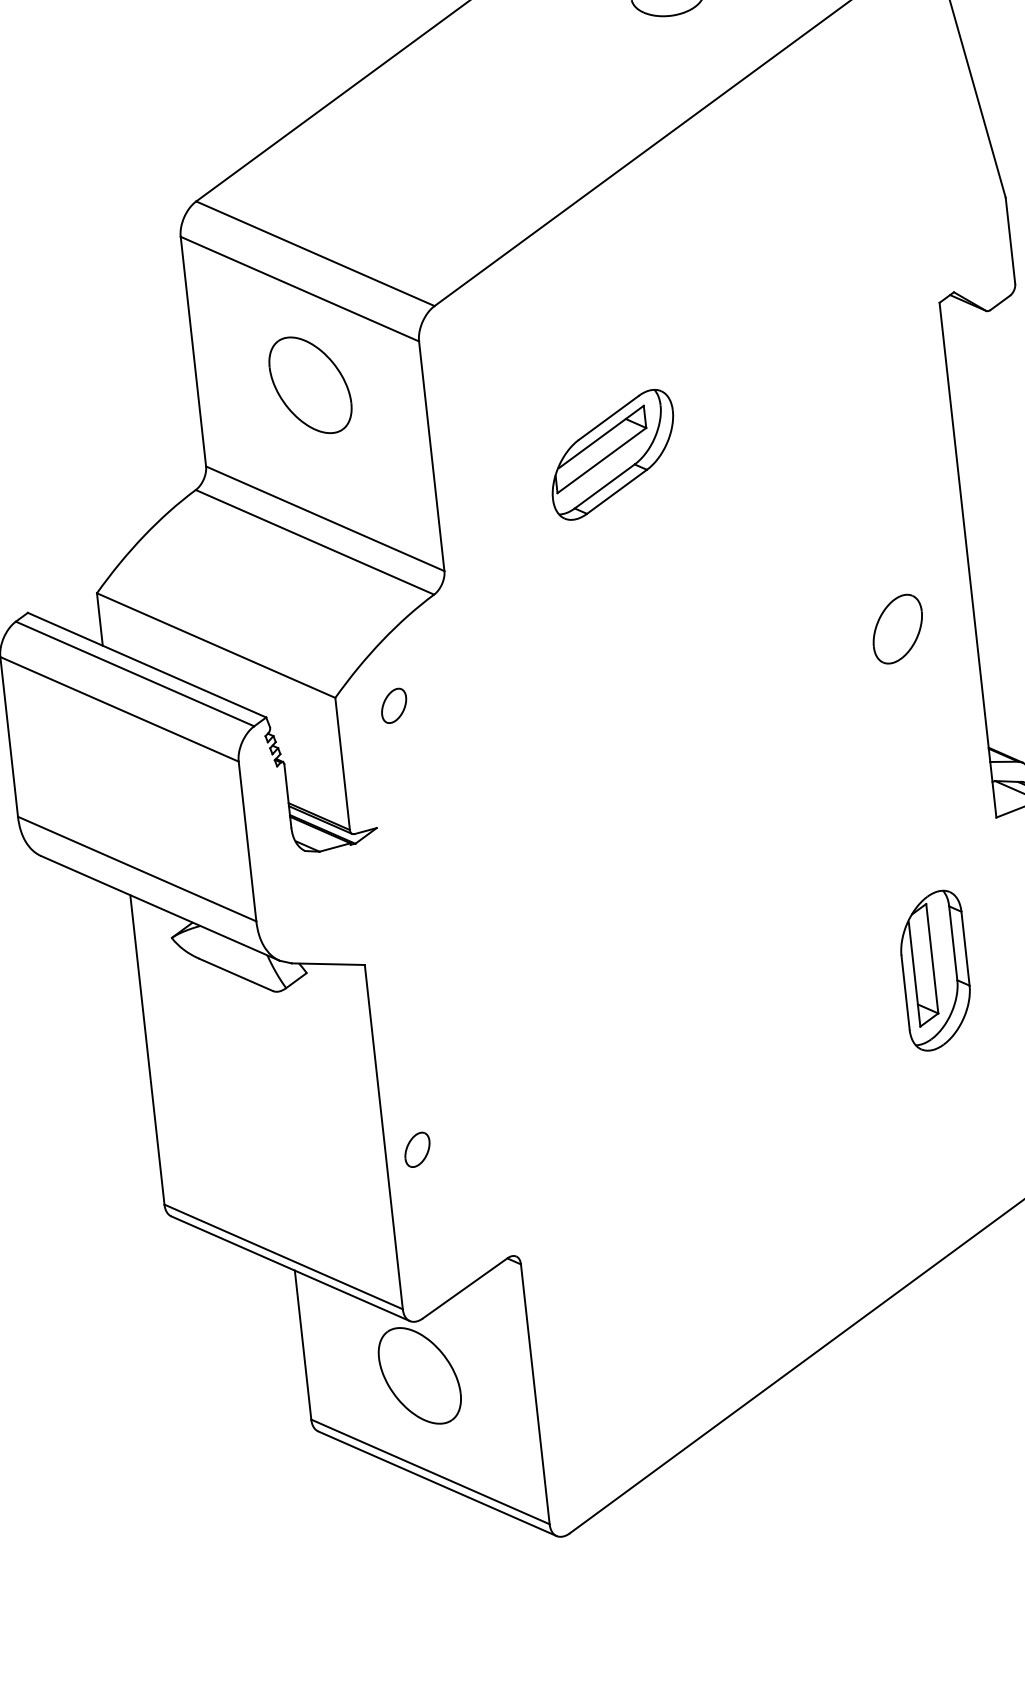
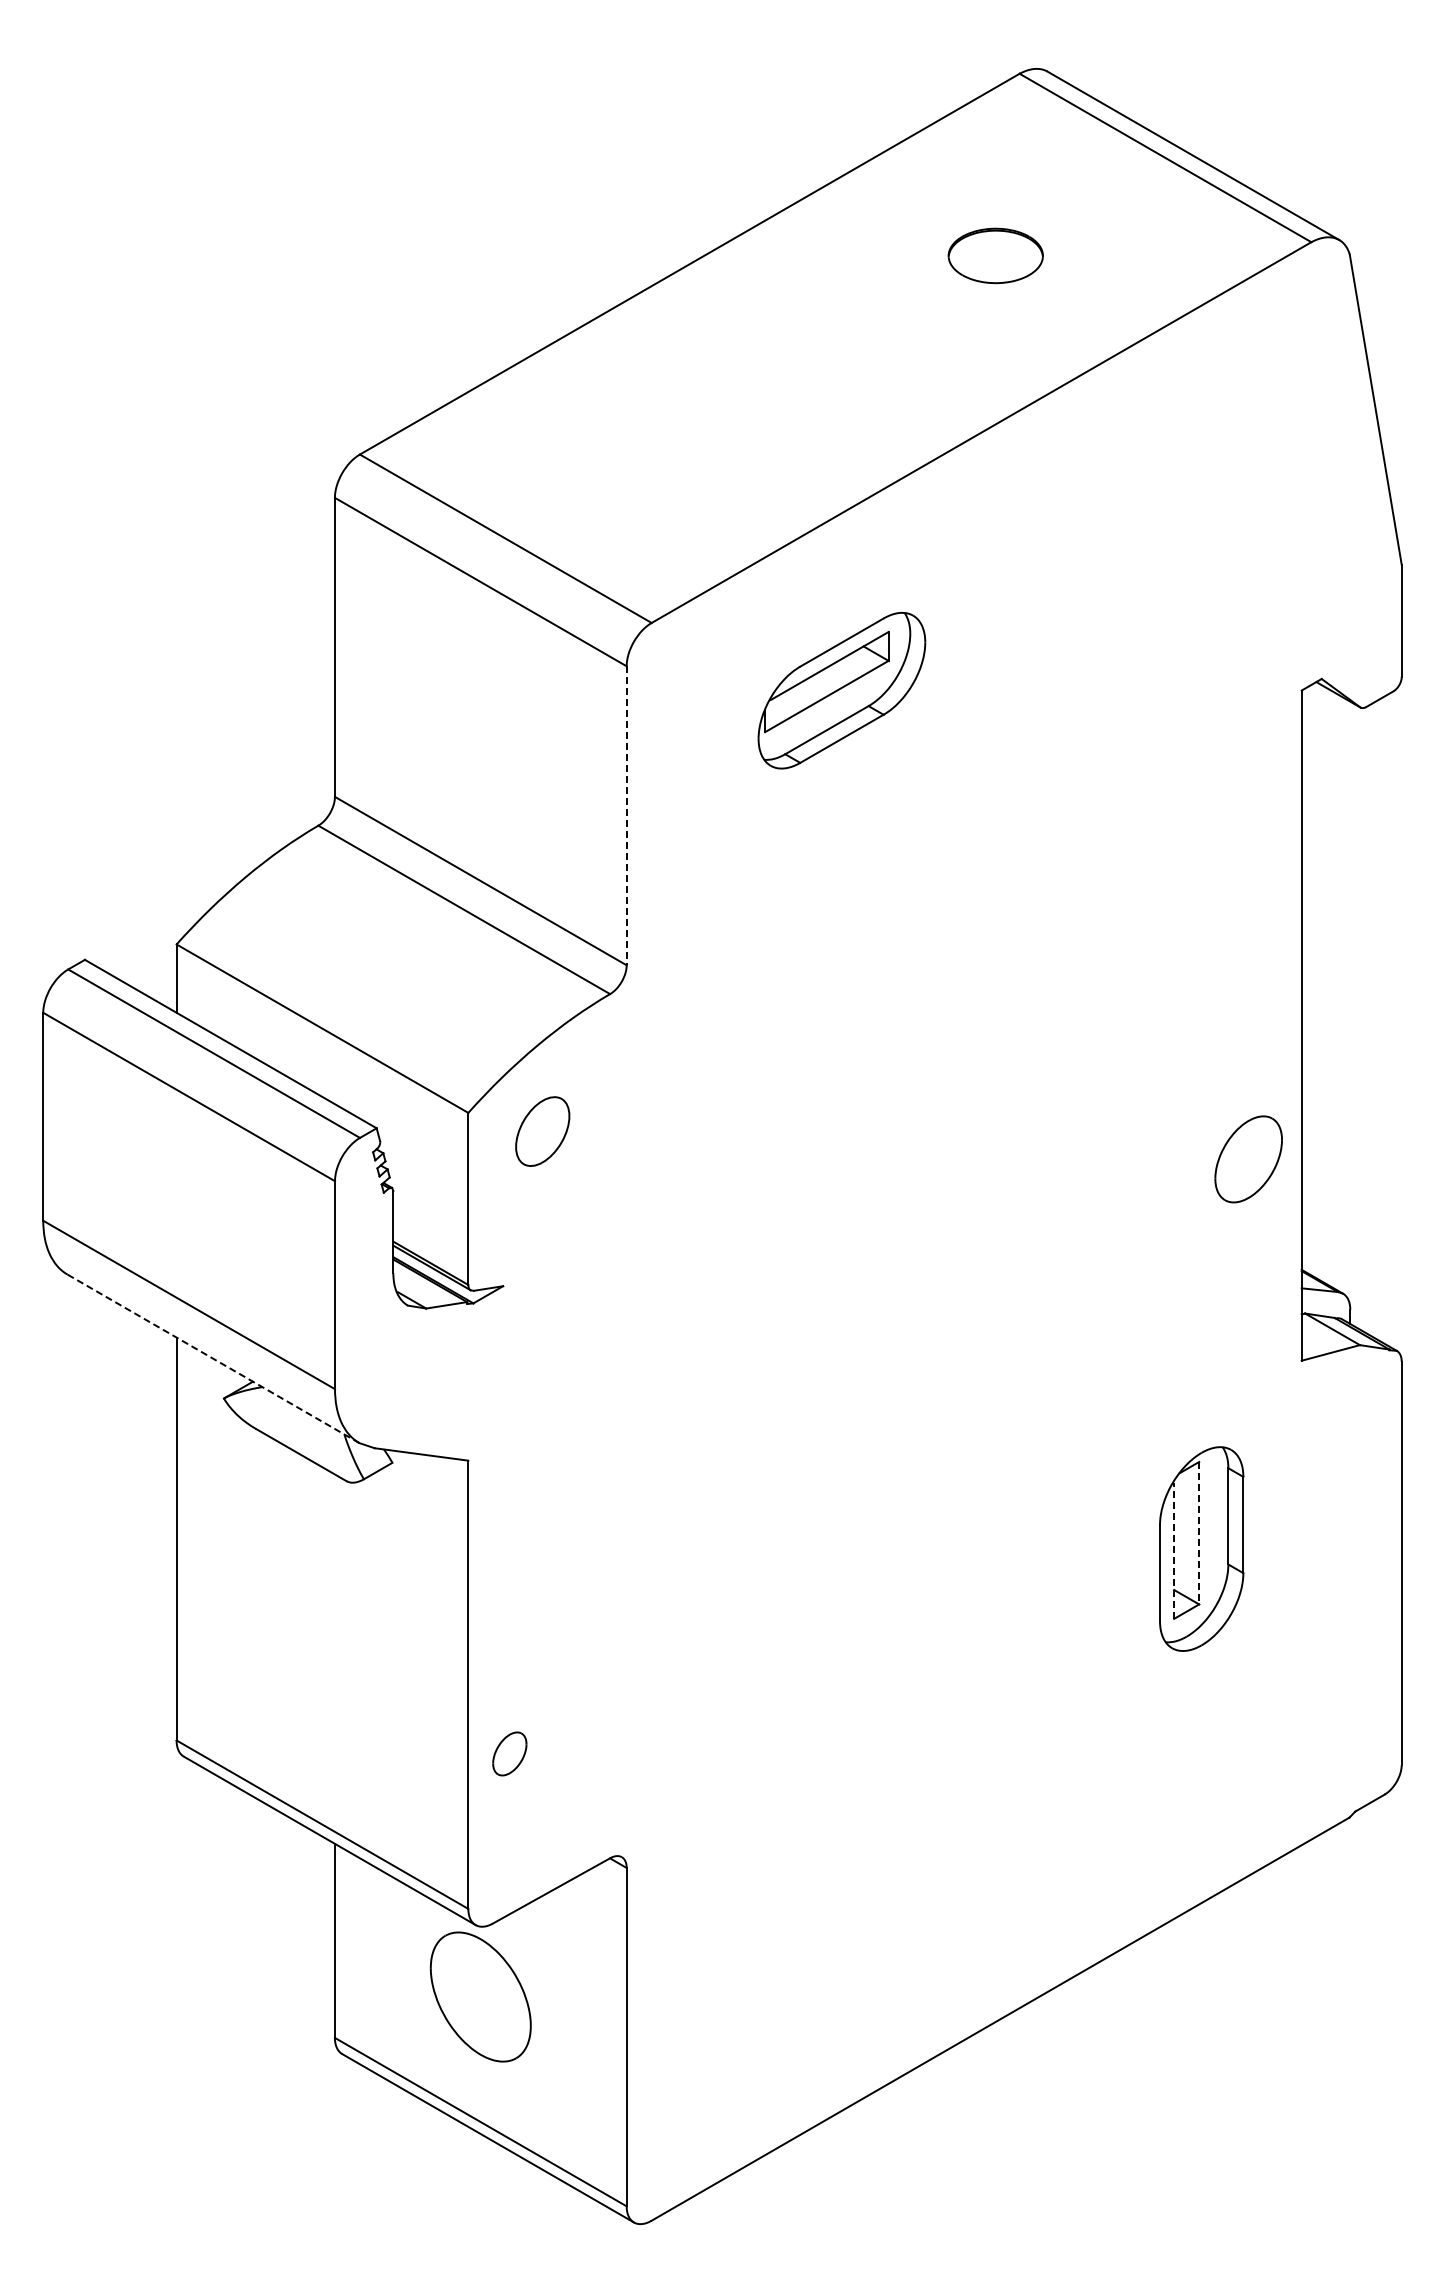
part: (310, 384) -> (480, 706), removed
part: (612, 454) -> (841, 690), moved
line: (431, 456) -> (626, 815), solid -> dashed
part: (897, 629) -> (1248, 1159), moved
part: (393, 705) -> (542, 1131), size x1.6
line: (160, 908) -> (213, 1359), solid -> dashed
line: (932, 958) -> (1199, 1533), solid -> dashed
line: (914, 974) -> (1174, 1550), solid -> dashed
part: (417, 1149) -> (509, 1753), moved

